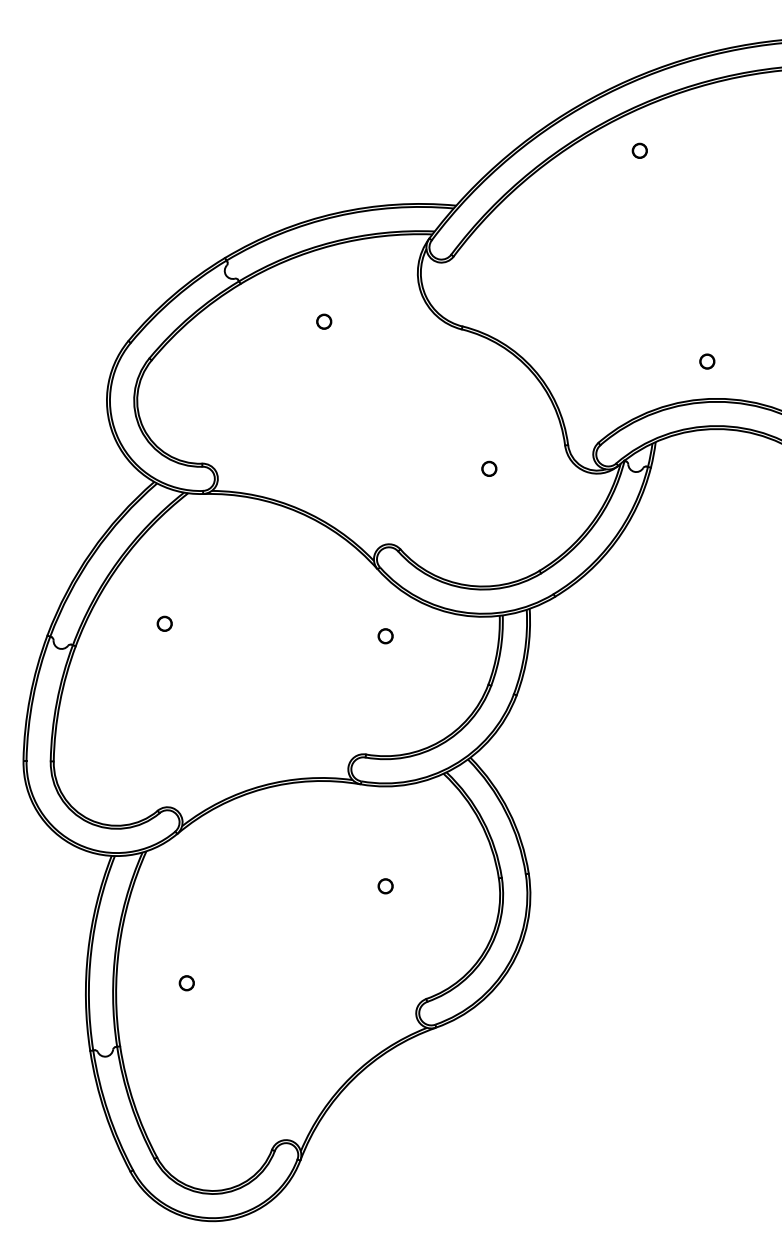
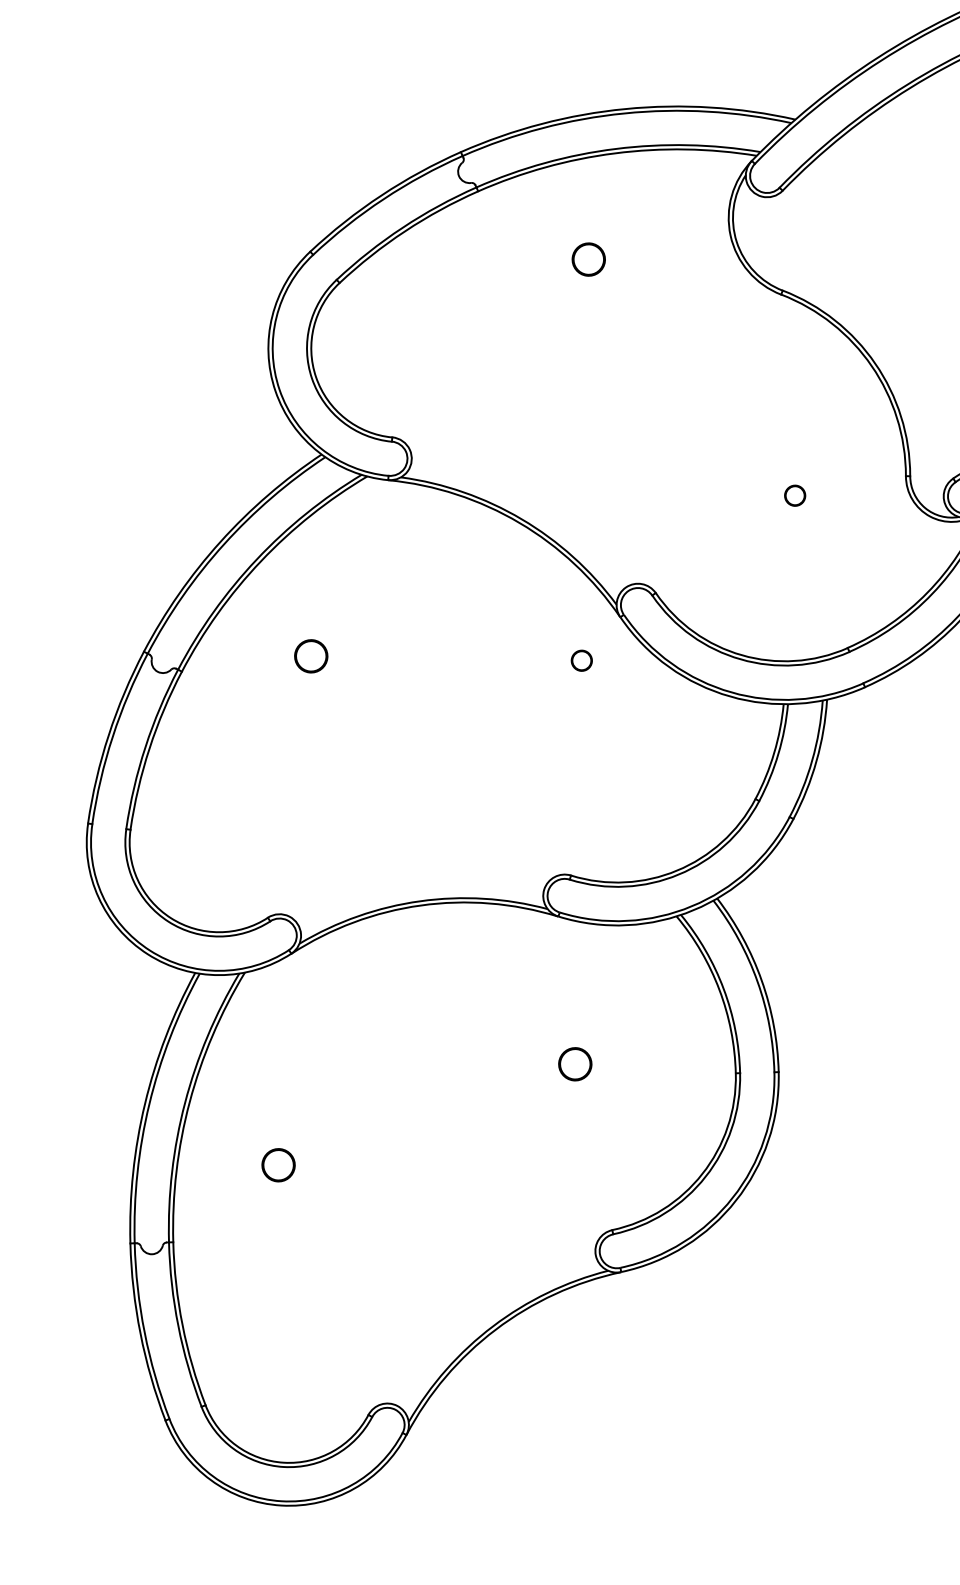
circle: (324, 321) -> (589, 259), size x1.6
circle: (164, 623) -> (310, 655), size x1.6
circle: (385, 636) -> (581, 661), moved
circle: (385, 886) -> (574, 1064), size x1.6
circle: (186, 983) -> (277, 1165), size x1.6

